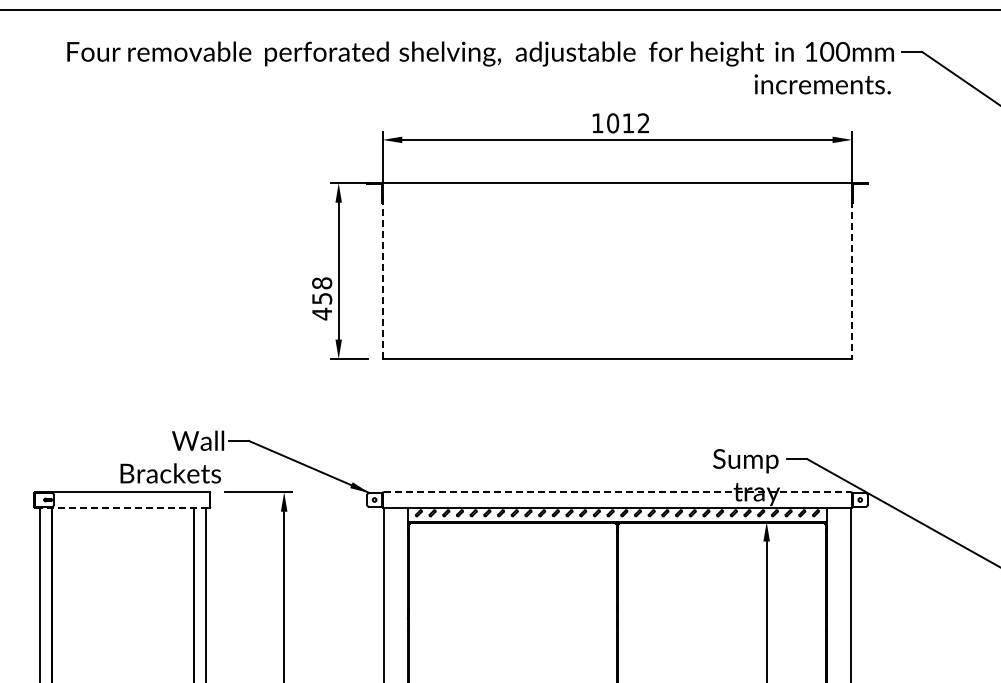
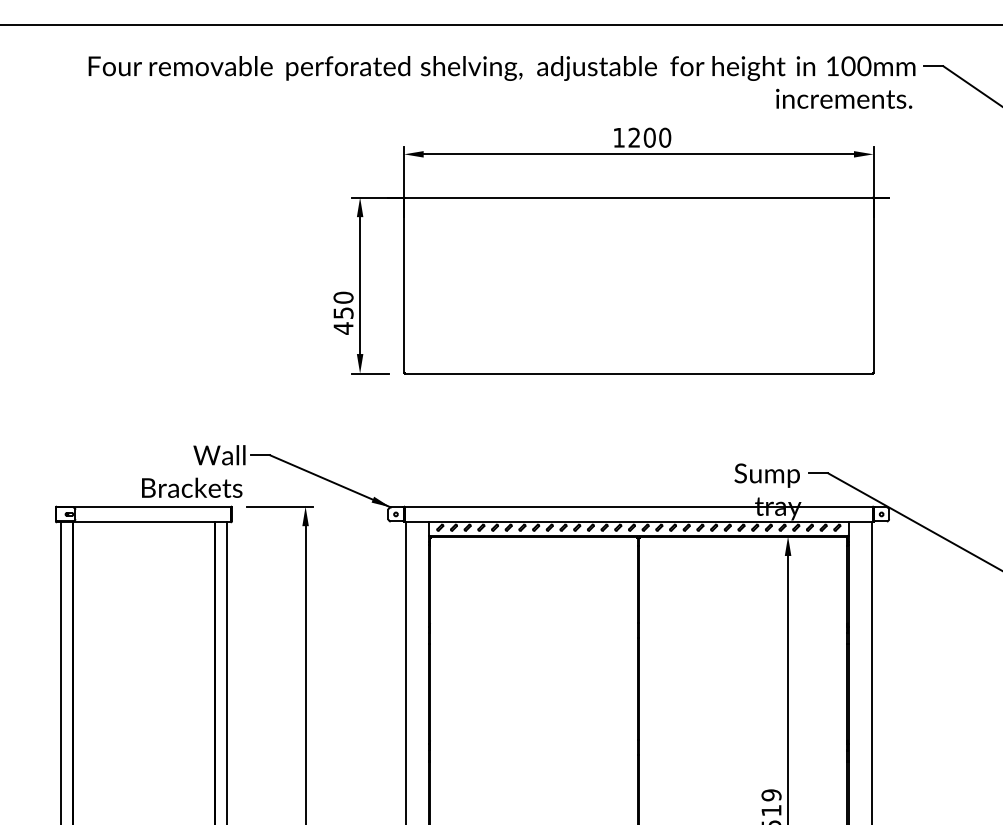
text: (628, 123) -> (649, 137), 1012 -> 1200
line: (383, 280) -> (404, 294), dashed -> solid
line: (852, 280) -> (873, 294), dashed -> solid
text: (322, 283) -> (343, 297), 458 -> 450
line: (617, 492) -> (638, 506), dashed -> solid
line: (122, 508) -> (143, 522), dashed -> solid

